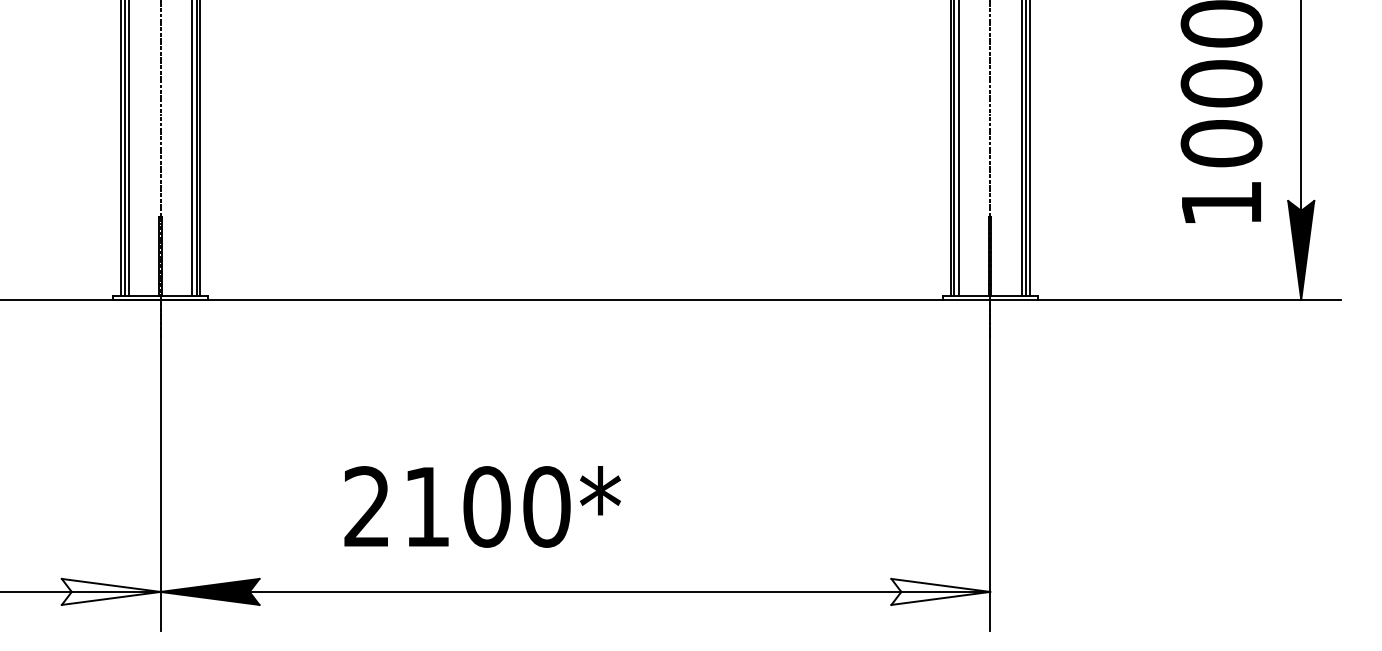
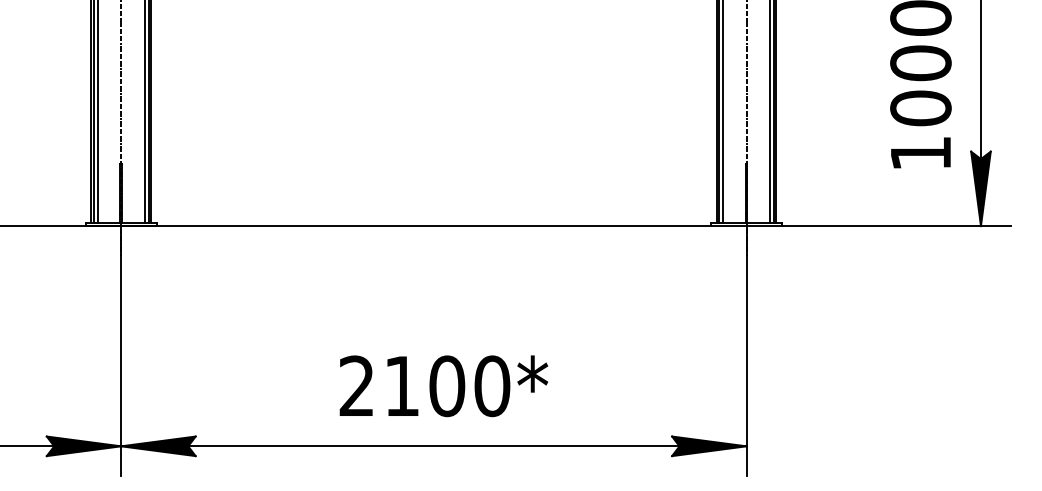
text: (482, 507) -> (443, 386), moved
fill: (110, 592) -> (83, 446), added
fill: (941, 592) -> (709, 446), added

